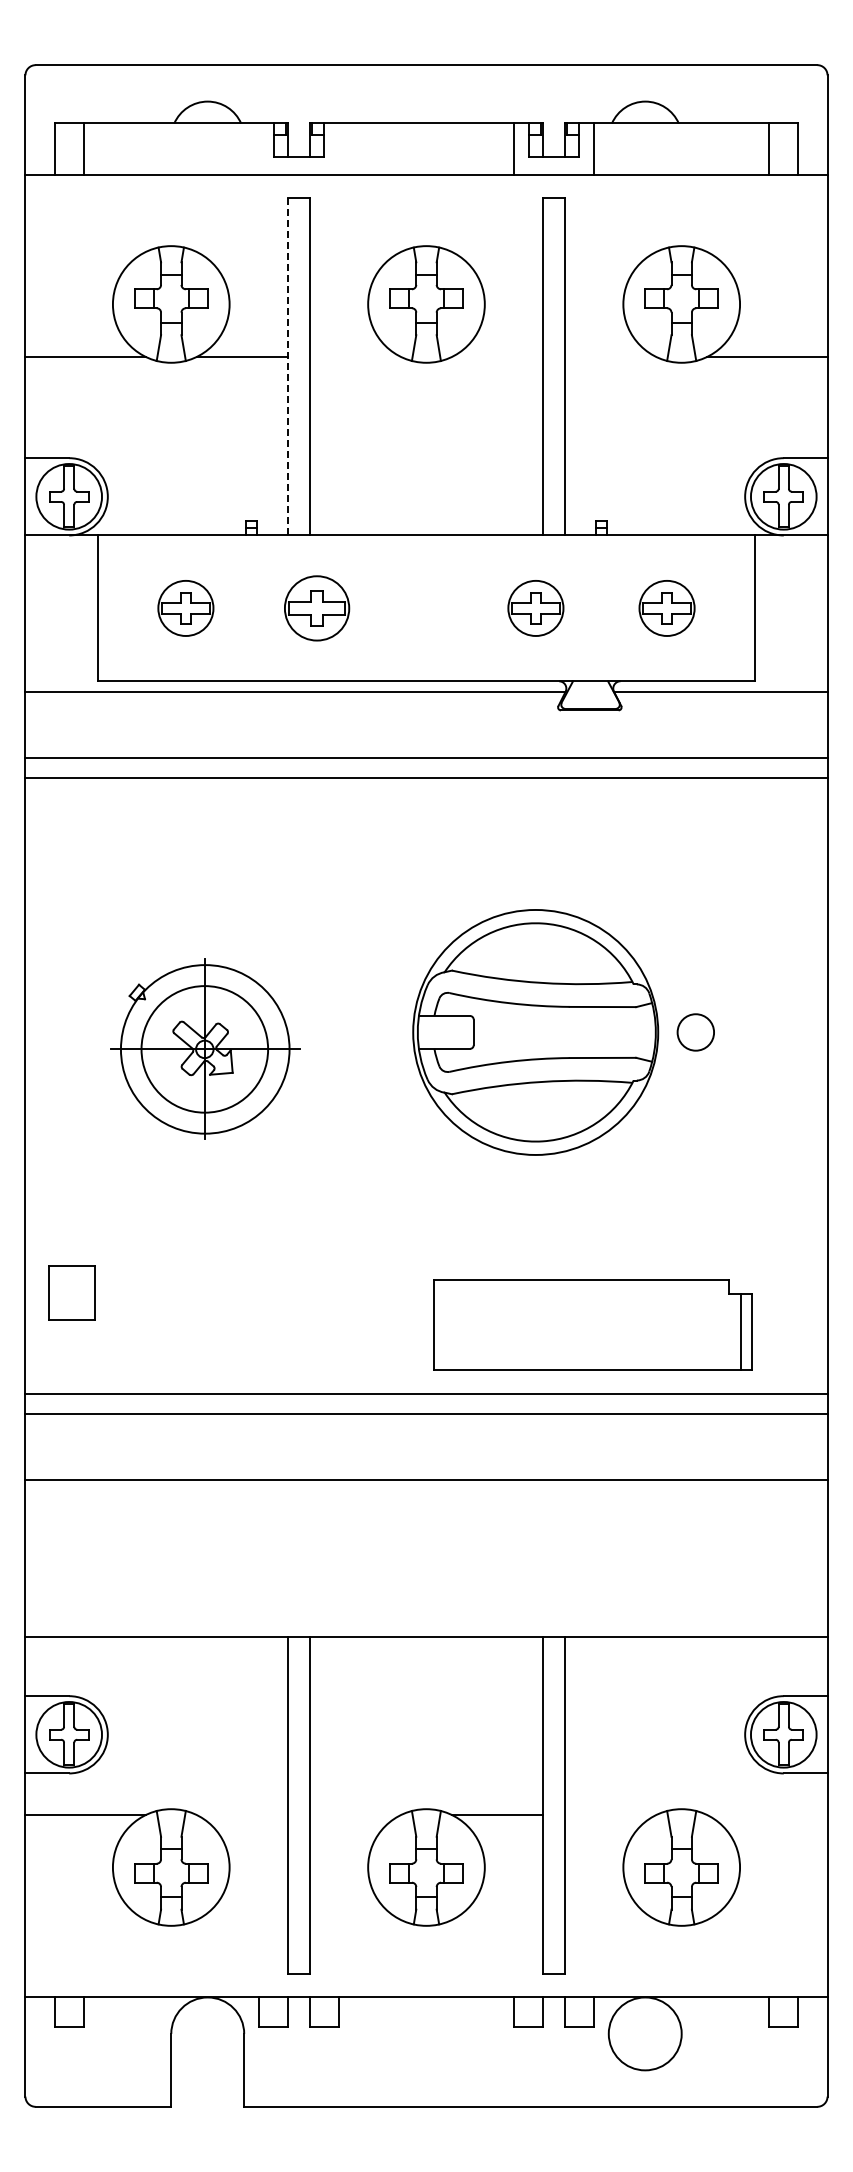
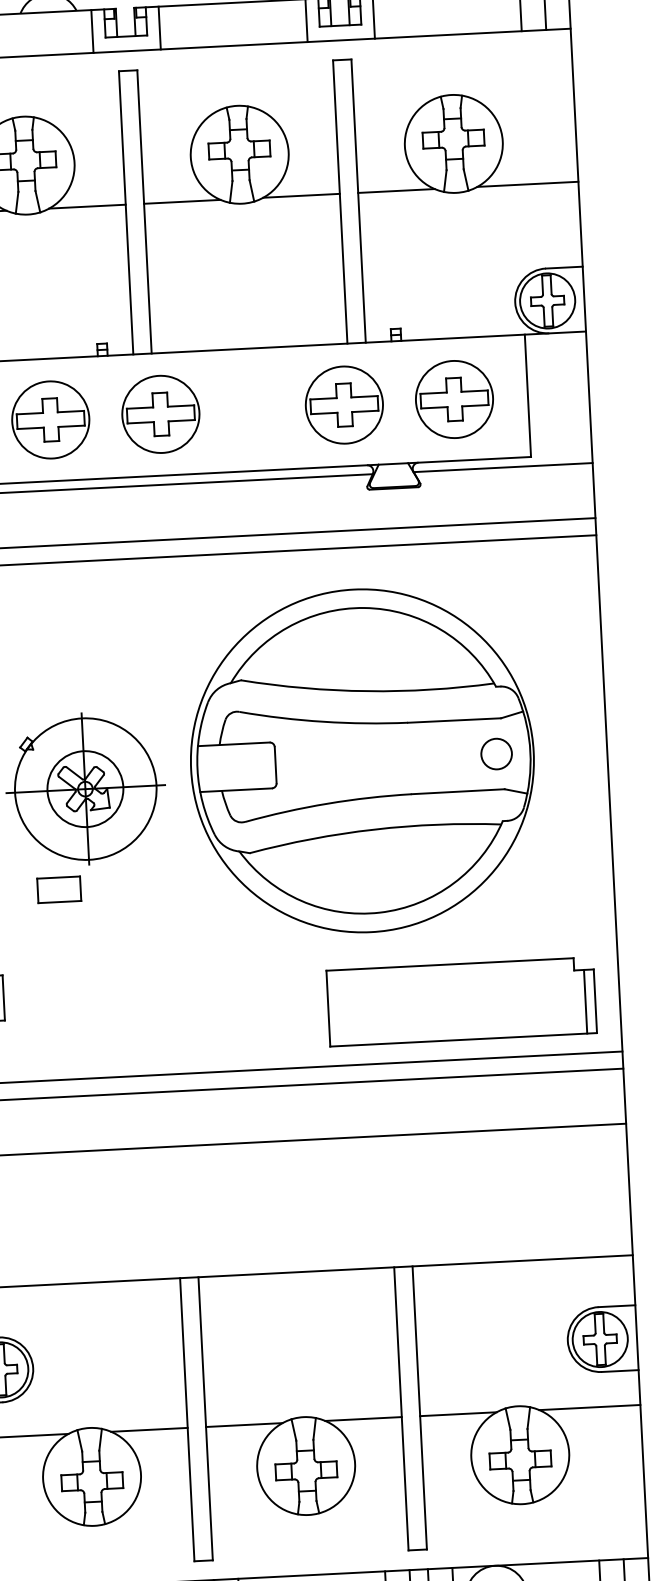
line: (258, 148) -> (92, 31), added
line: (338, 148) -> (159, 27), added
line: (354, 356) -> (181, 201), added
line: (497, 356) -> (301, 195), added
line: (610, 356) -> (396, 190), added
line: (287, 366) -> (125, 212), dashed -> solid
part: (185, 608) -> (50, 420), size x1.67
part: (316, 608) -> (160, 414), size x1.43
part: (535, 608) -> (344, 405), size x1.67
part: (666, 608) -> (454, 399), size x1.67
part: (535, 1032) -> (362, 760), size x1.67
circle: (204, 1049) -> (85, 789), size x0.71
part: (167, 1167) -> (59, 889), added
part: (592, 1324) -> (460, 1001), moved
line: (241, 1815) -> (148, 1430), added
line: (354, 1815) -> (243, 1425), added
line: (610, 1815) -> (458, 1414), added
line: (767, 1815) -> (590, 1407), added

